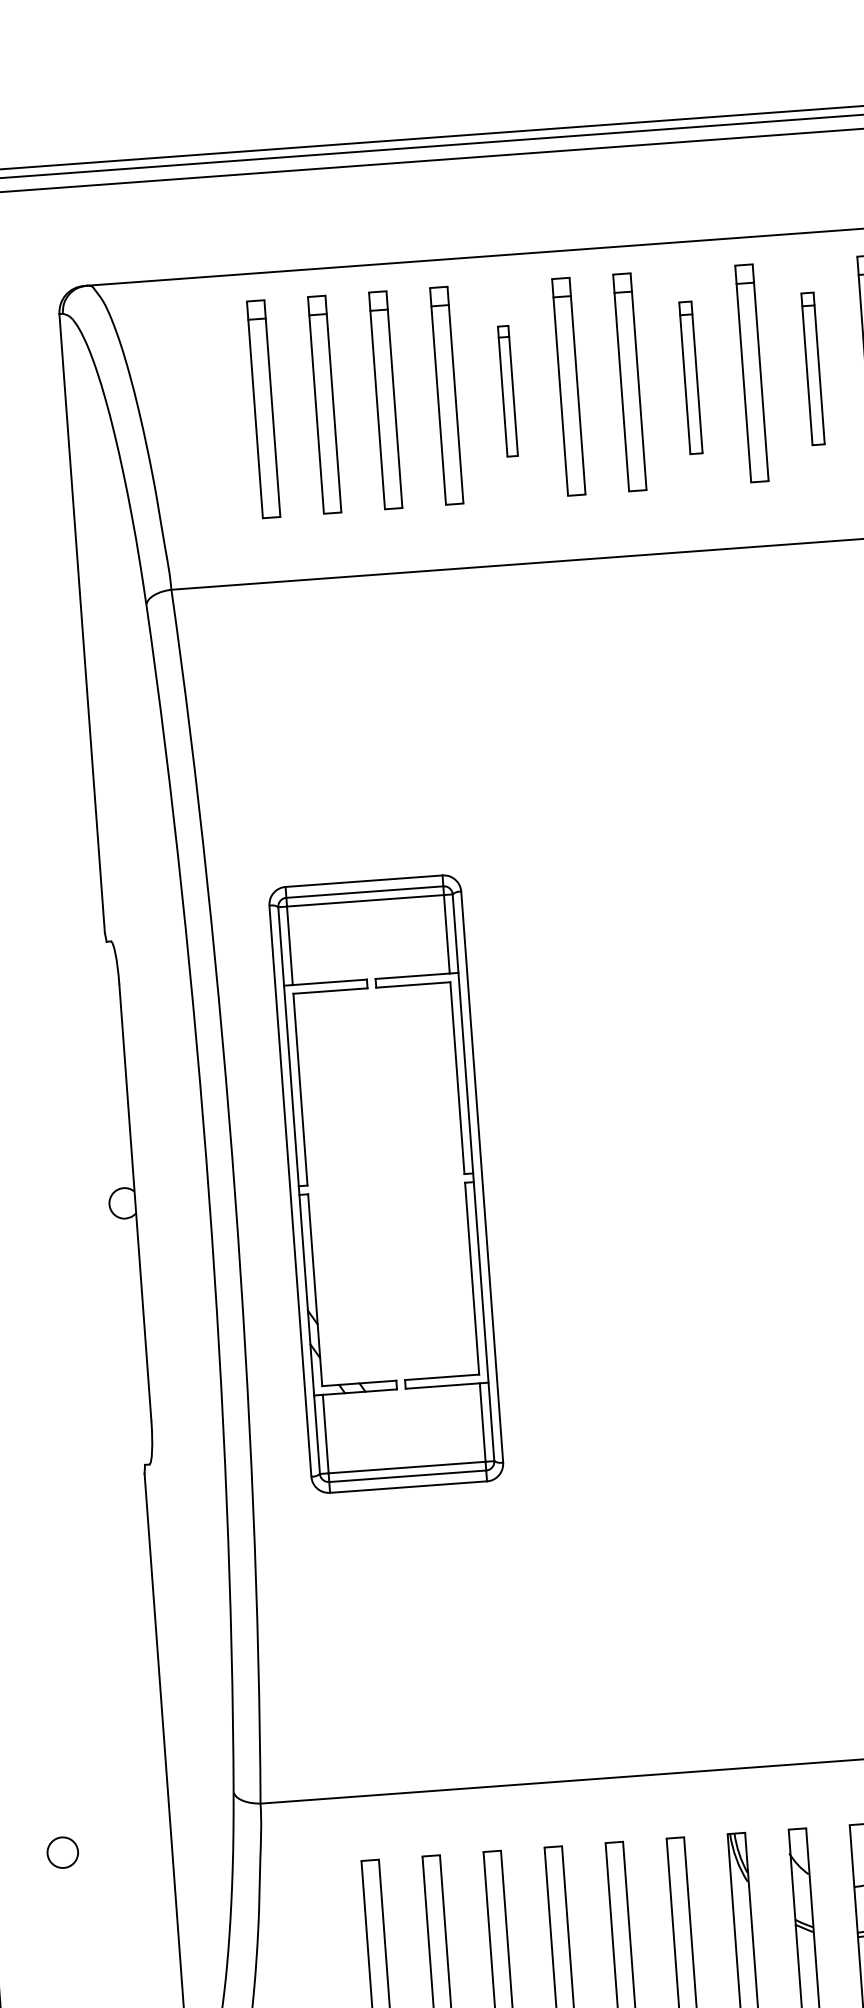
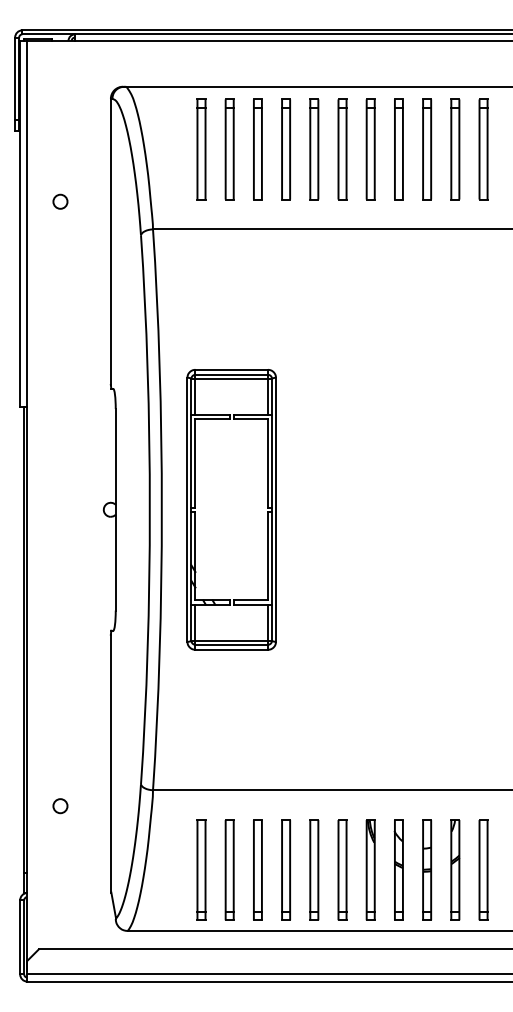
part: (813, 368) -> (455, 149), size x1.43
part: (689, 377) -> (398, 149), size x1.43
part: (508, 391) -> (314, 149), size x1.67

